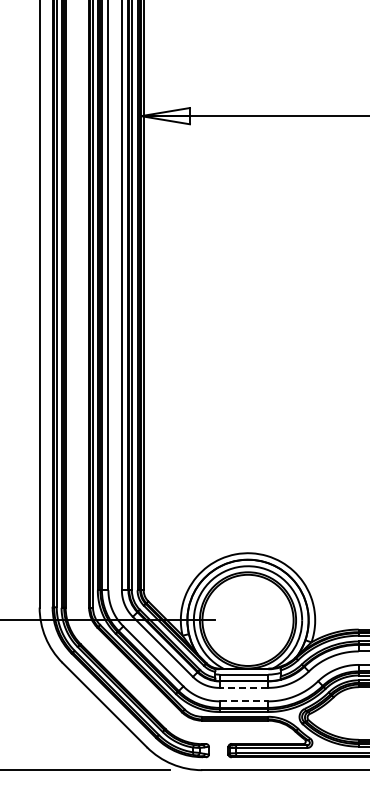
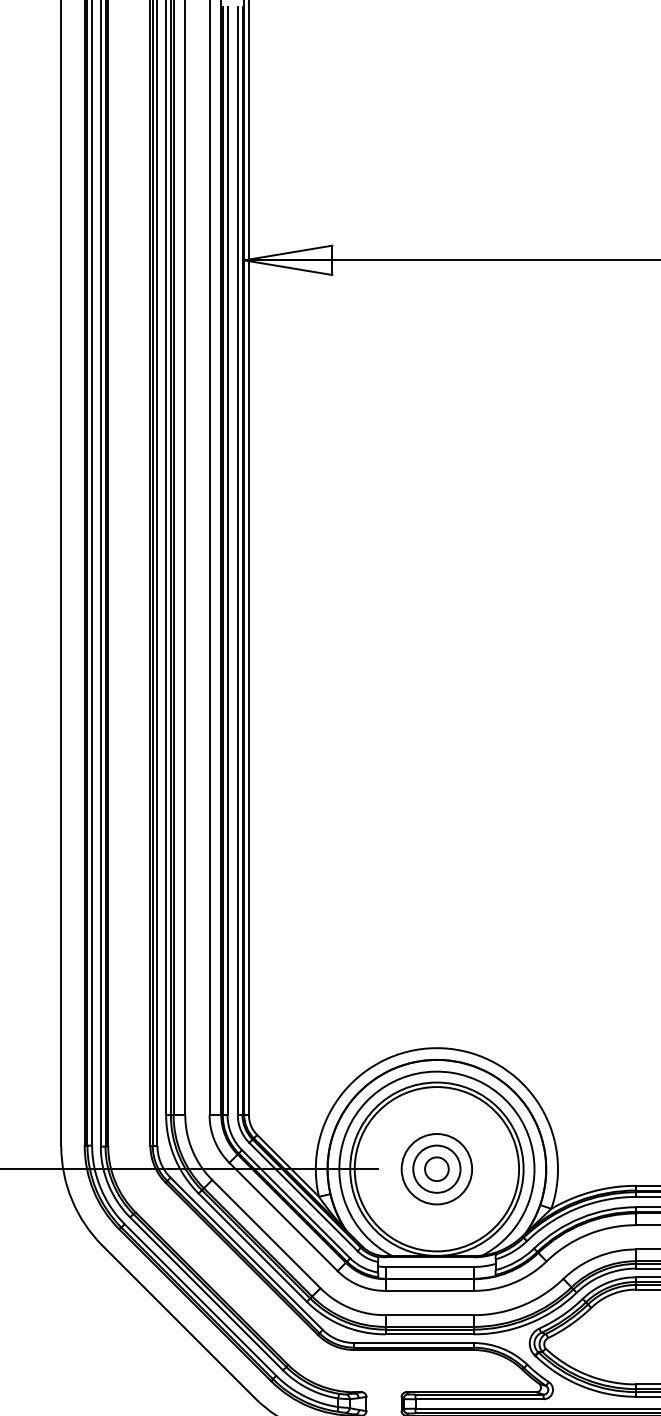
part: (247, 620) -> (435, 1169), added
line: (243, 687) -> (428, 1290), dashed -> solid
line: (244, 701) -> (430, 1315), dashed -> solid

